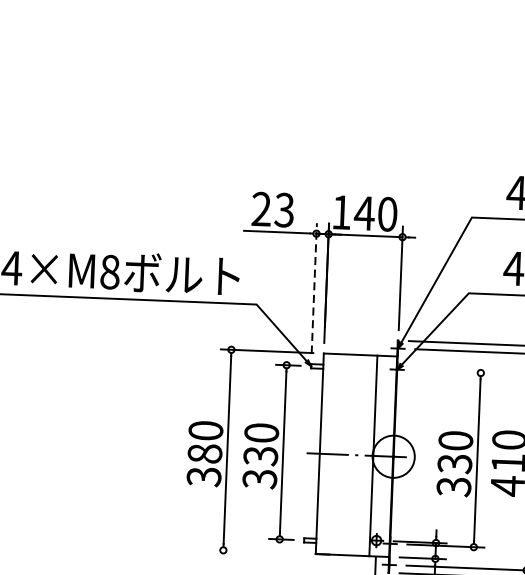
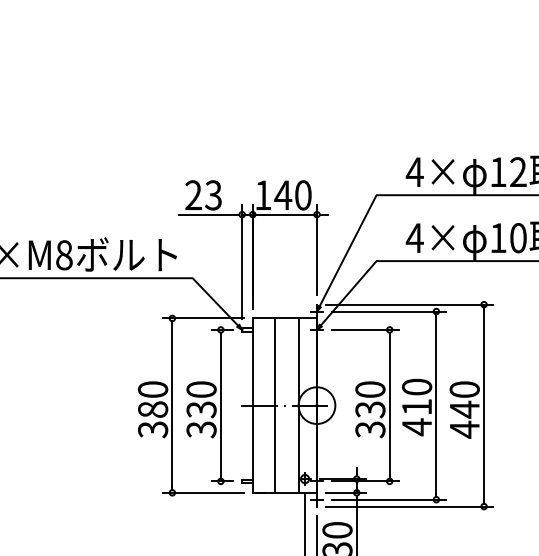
line: (314, 288) -> (242, 262), dashed -> solid
line: (451, 371) -> (364, 329), added
line: (345, 454) -> (275, 405), added
line: (259, 551) -> (203, 492), added

